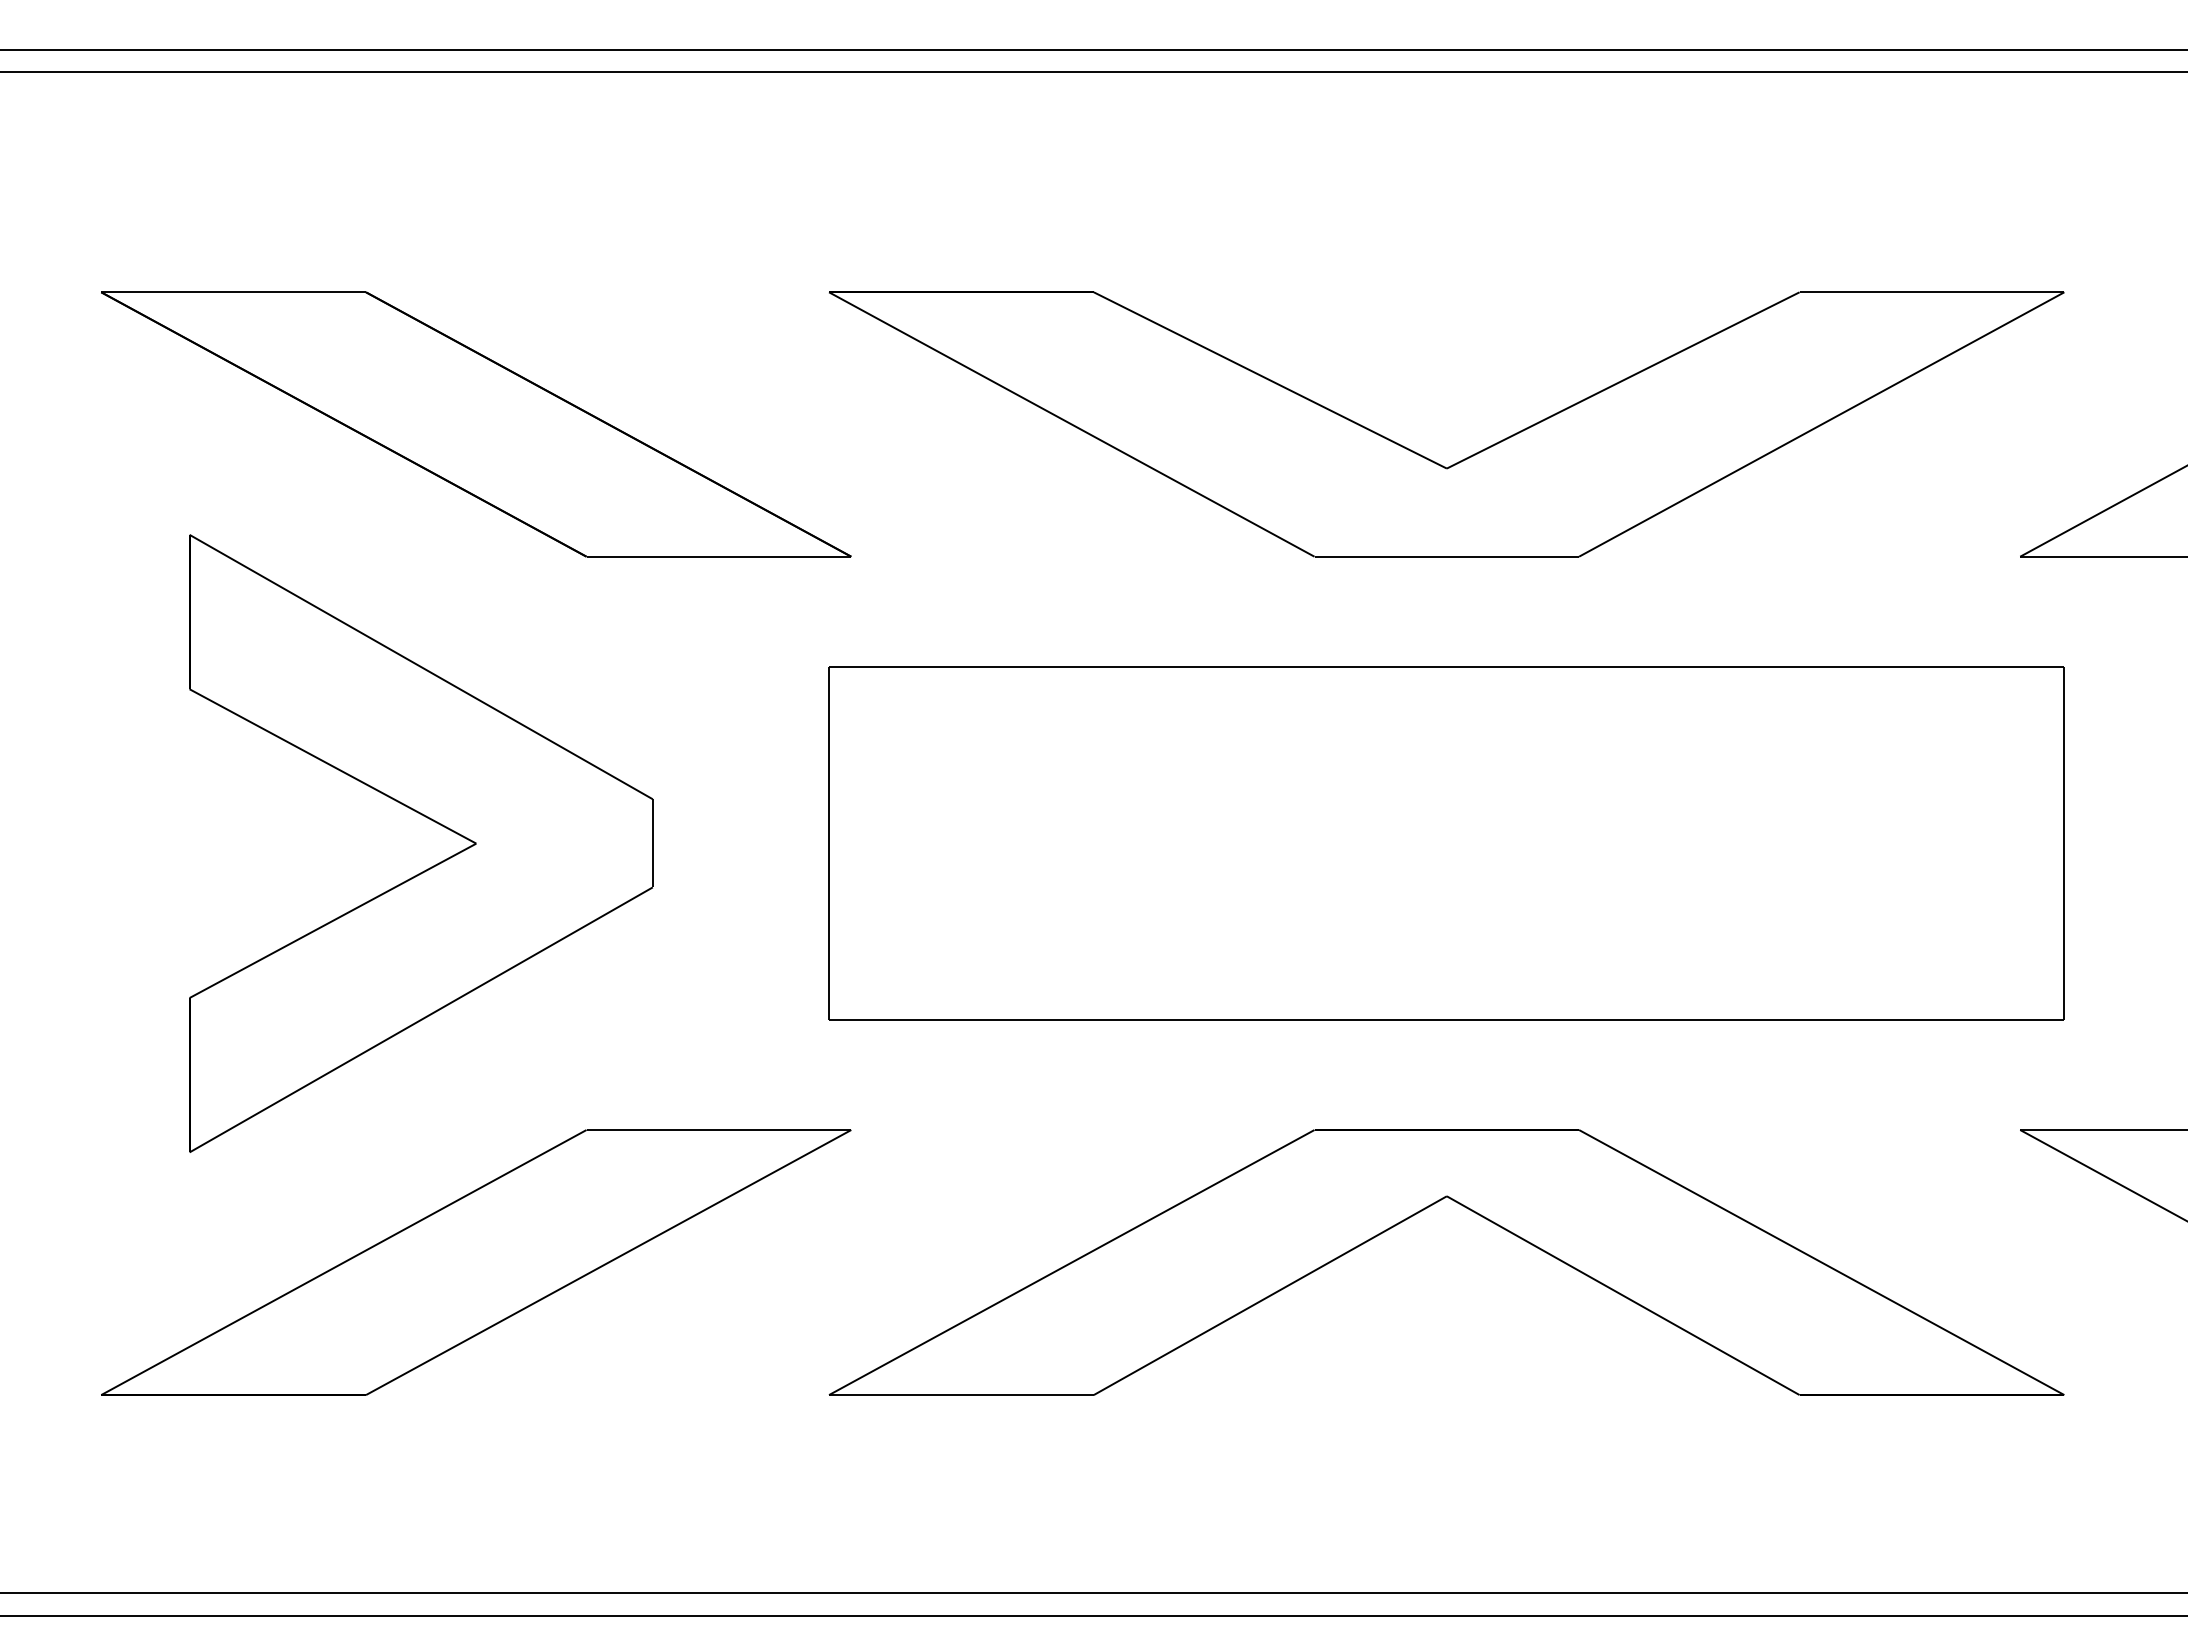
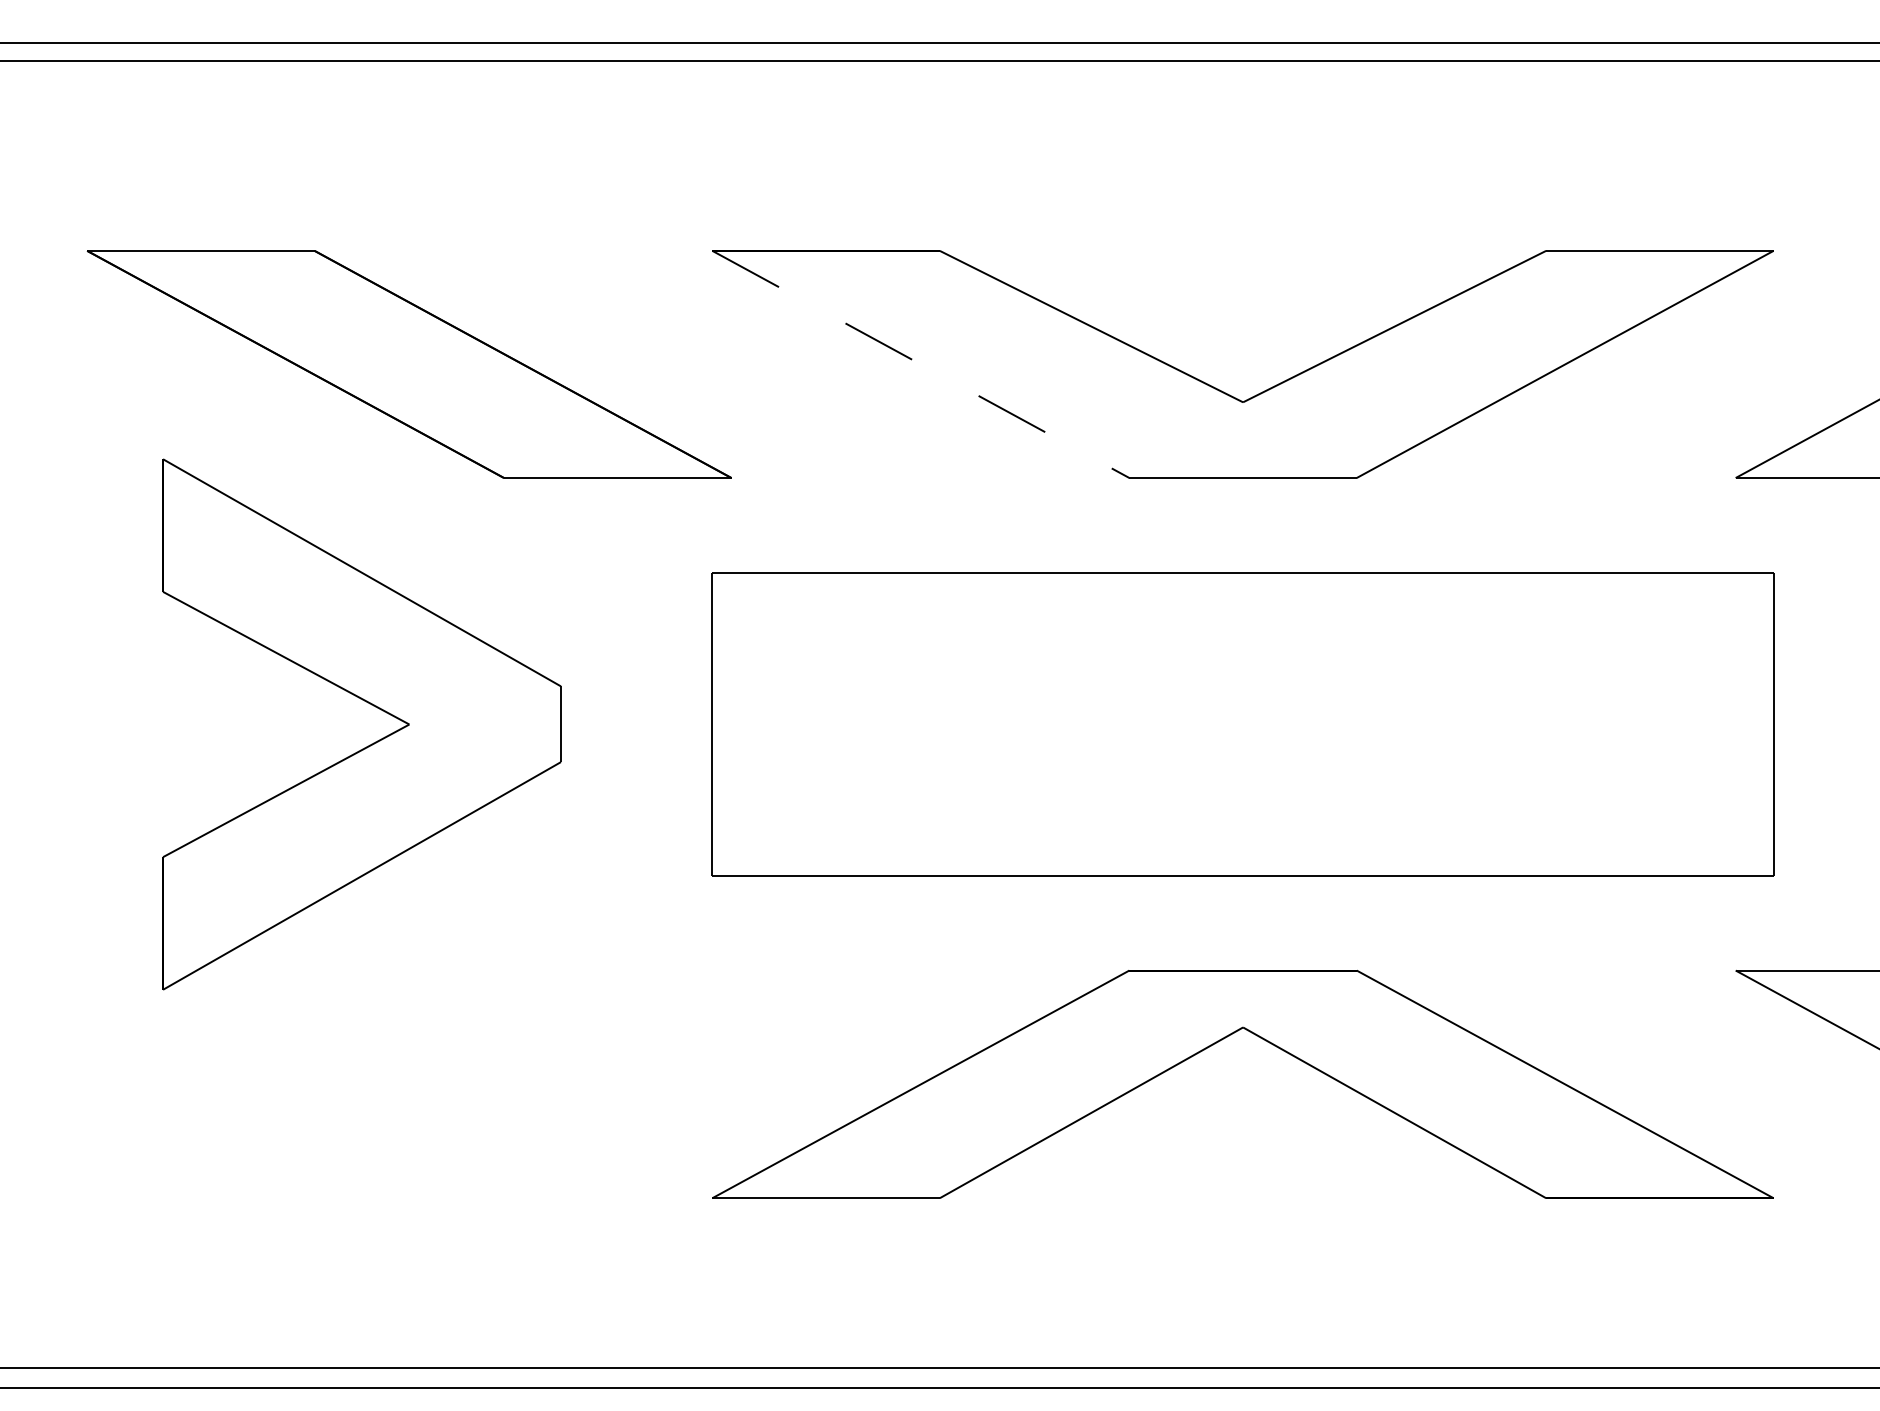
line: (1072, 424) -> (921, 364), solid -> dashed
part: (476, 1262) -> (409, 1084), removed

